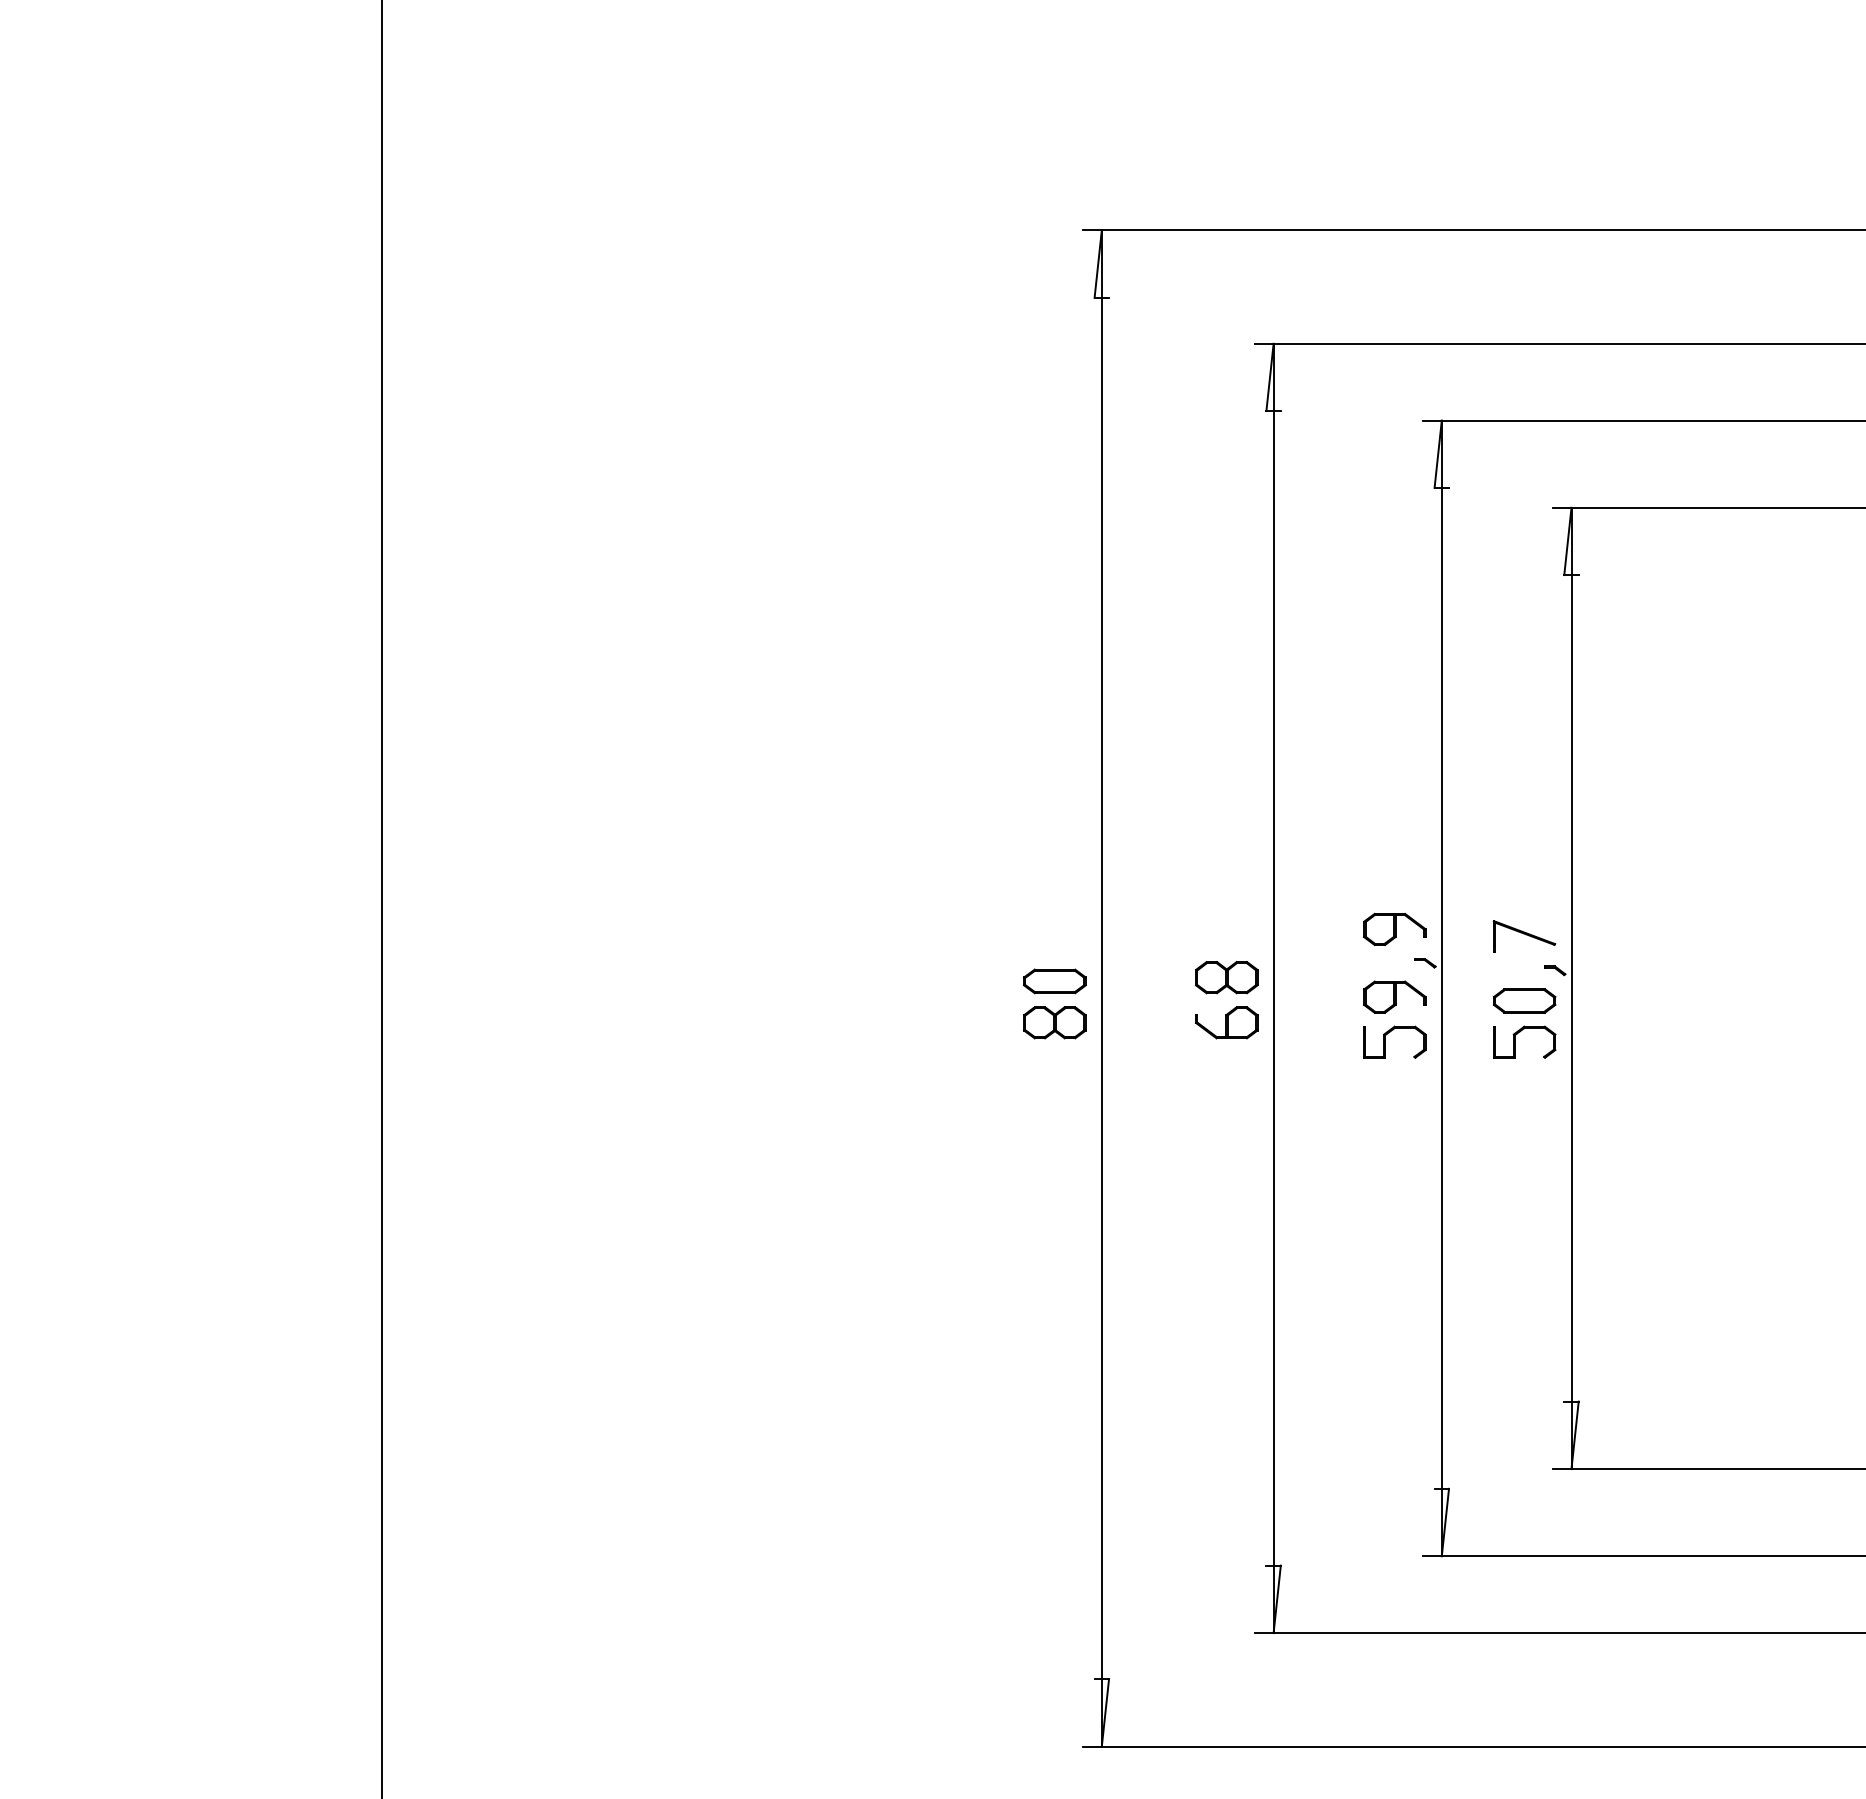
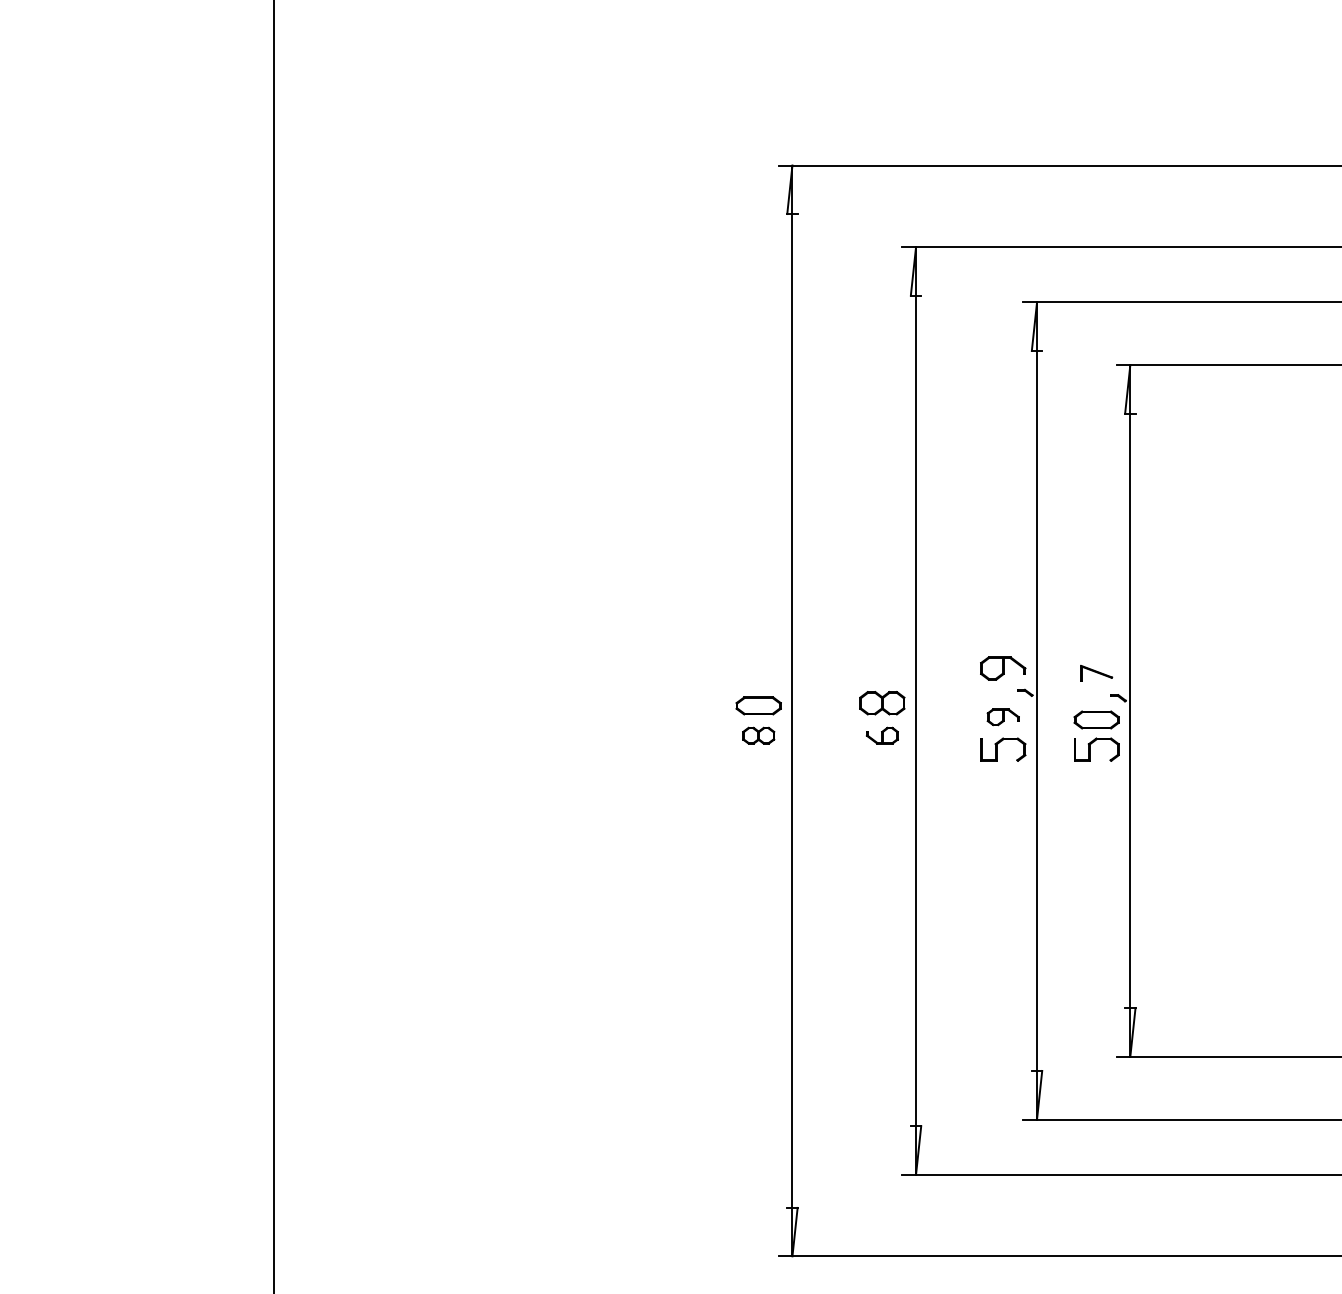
part: (1524, 936) -> (1096, 673), size x0.7
part: (1394, 996) -> (1003, 716), size x0.7
part: (1054, 1022) -> (758, 735), size x0.7
part: (1226, 1022) -> (882, 735), size x0.7

